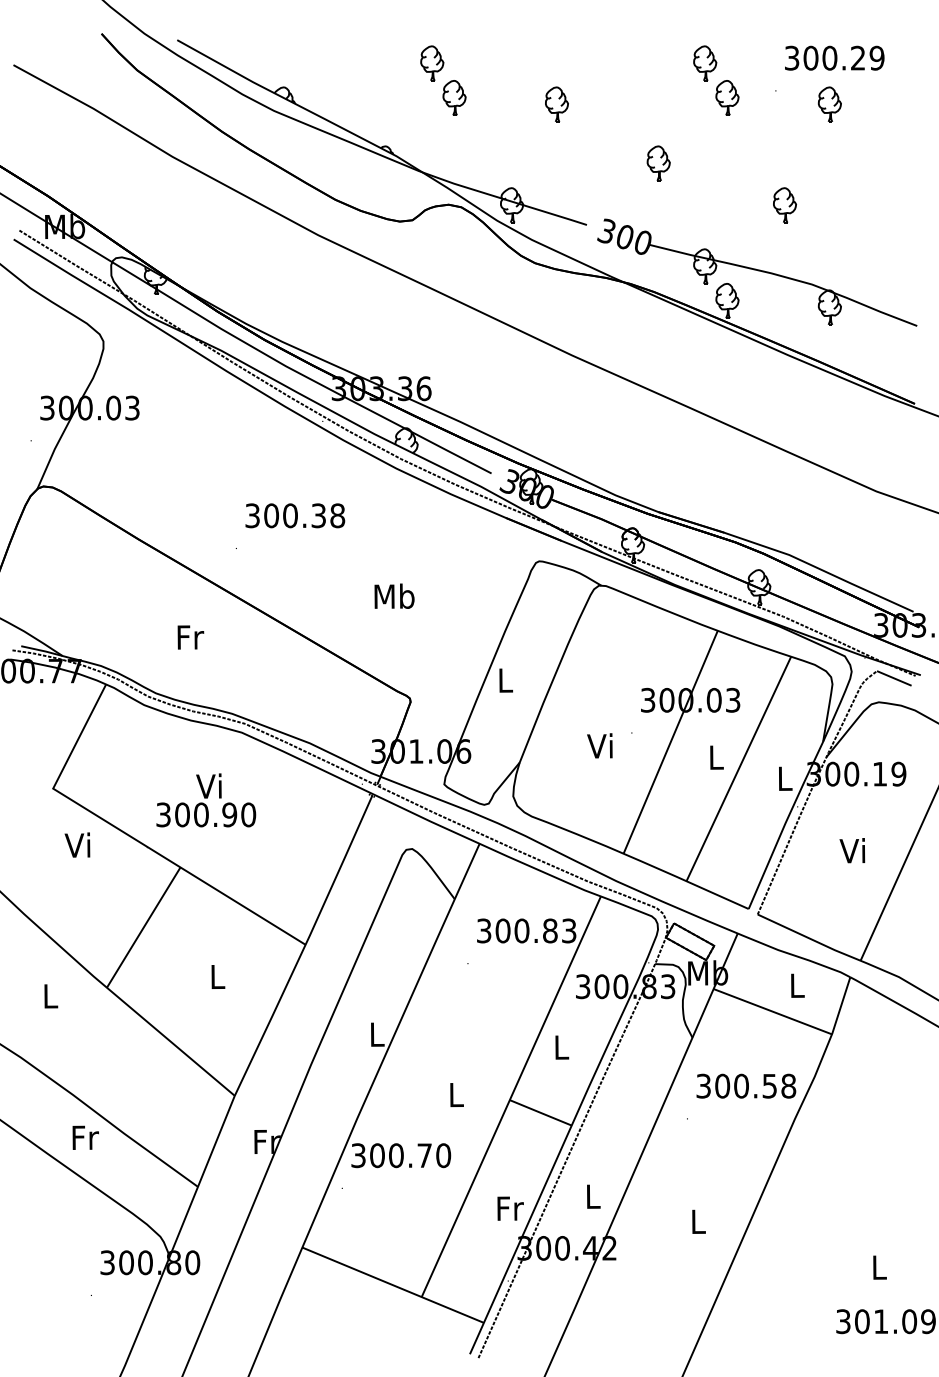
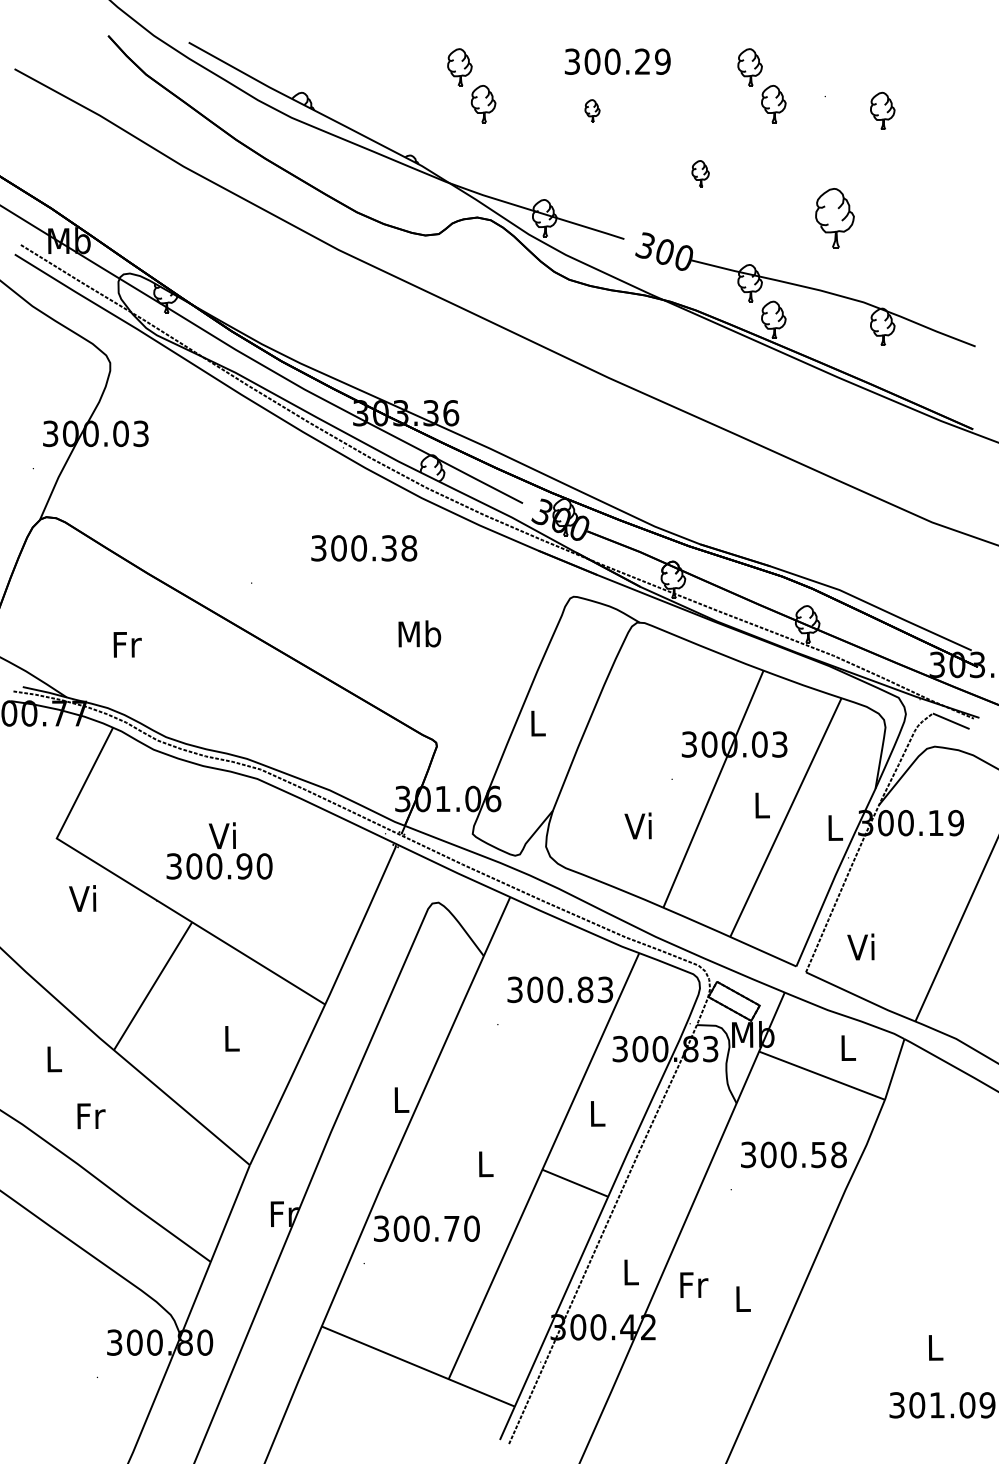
text: (834, 57) -> (617, 60), moved
part: (556, 104) -> (592, 110), size x0.6
part: (658, 163) -> (700, 173), size x0.7
part: (784, 205) -> (834, 218), size x1.6
text: (295, 515) -> (364, 548), moved
text: (190, 637) -> (127, 644), moved
text: (599, 745) -> (637, 825), moved
text: (852, 850) -> (861, 946), moved
text: (85, 1137) -> (91, 1115), moved
text: (510, 1208) -> (694, 1284), moved

